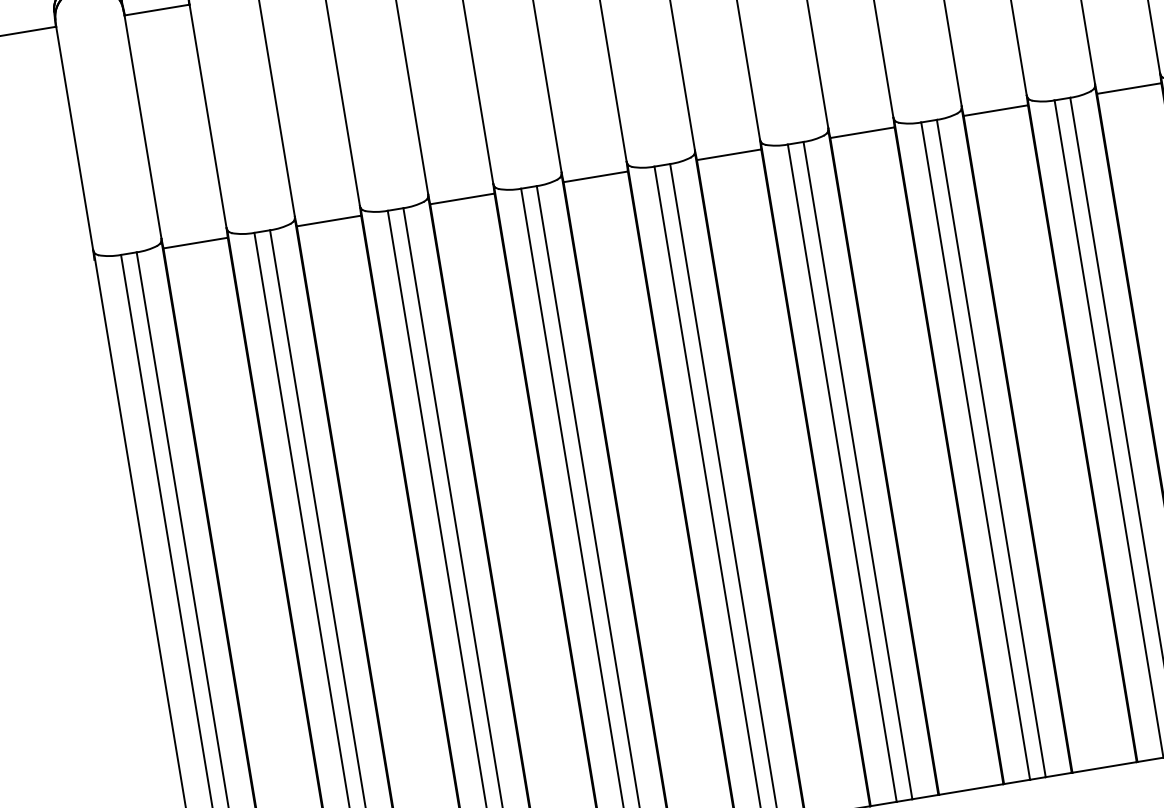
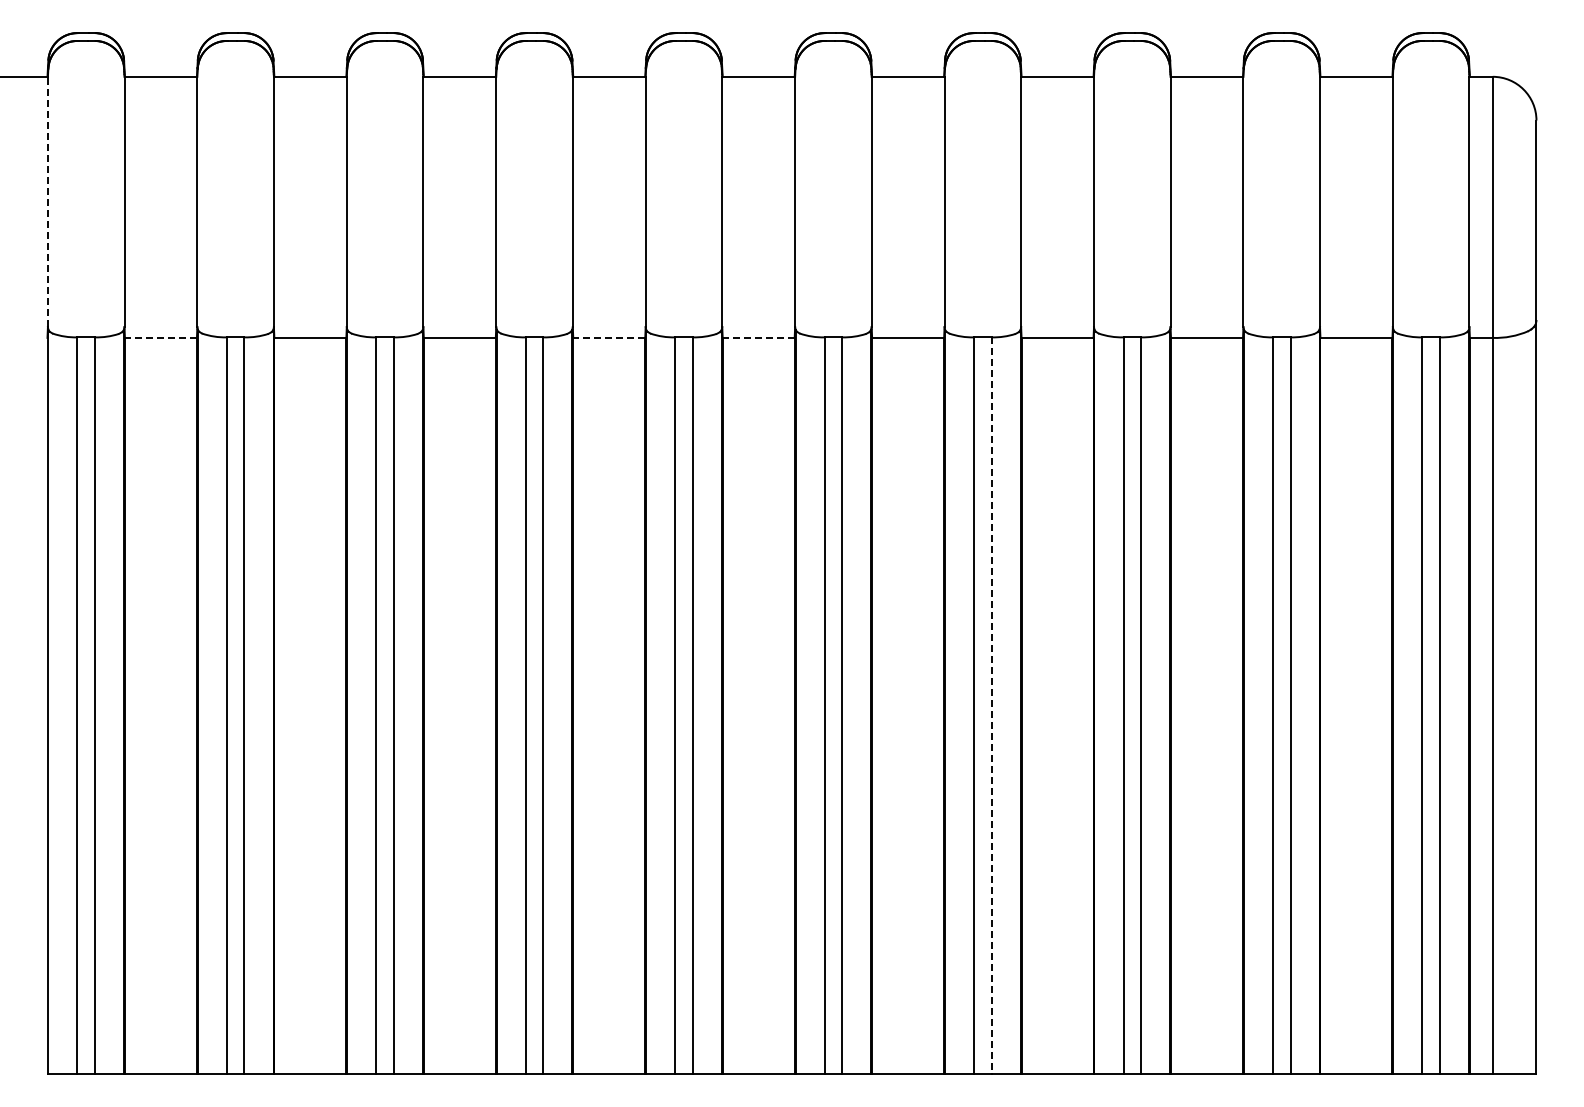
line: (74, 138) -> (47, 201), solid -> dashed
line: (728, 154) -> (758, 337), solid -> dashed
line: (595, 176) -> (608, 337), solid -> dashed
line: (195, 242) -> (160, 337), solid -> dashed
line: (991, 449) -> (991, 706), solid -> dashed

